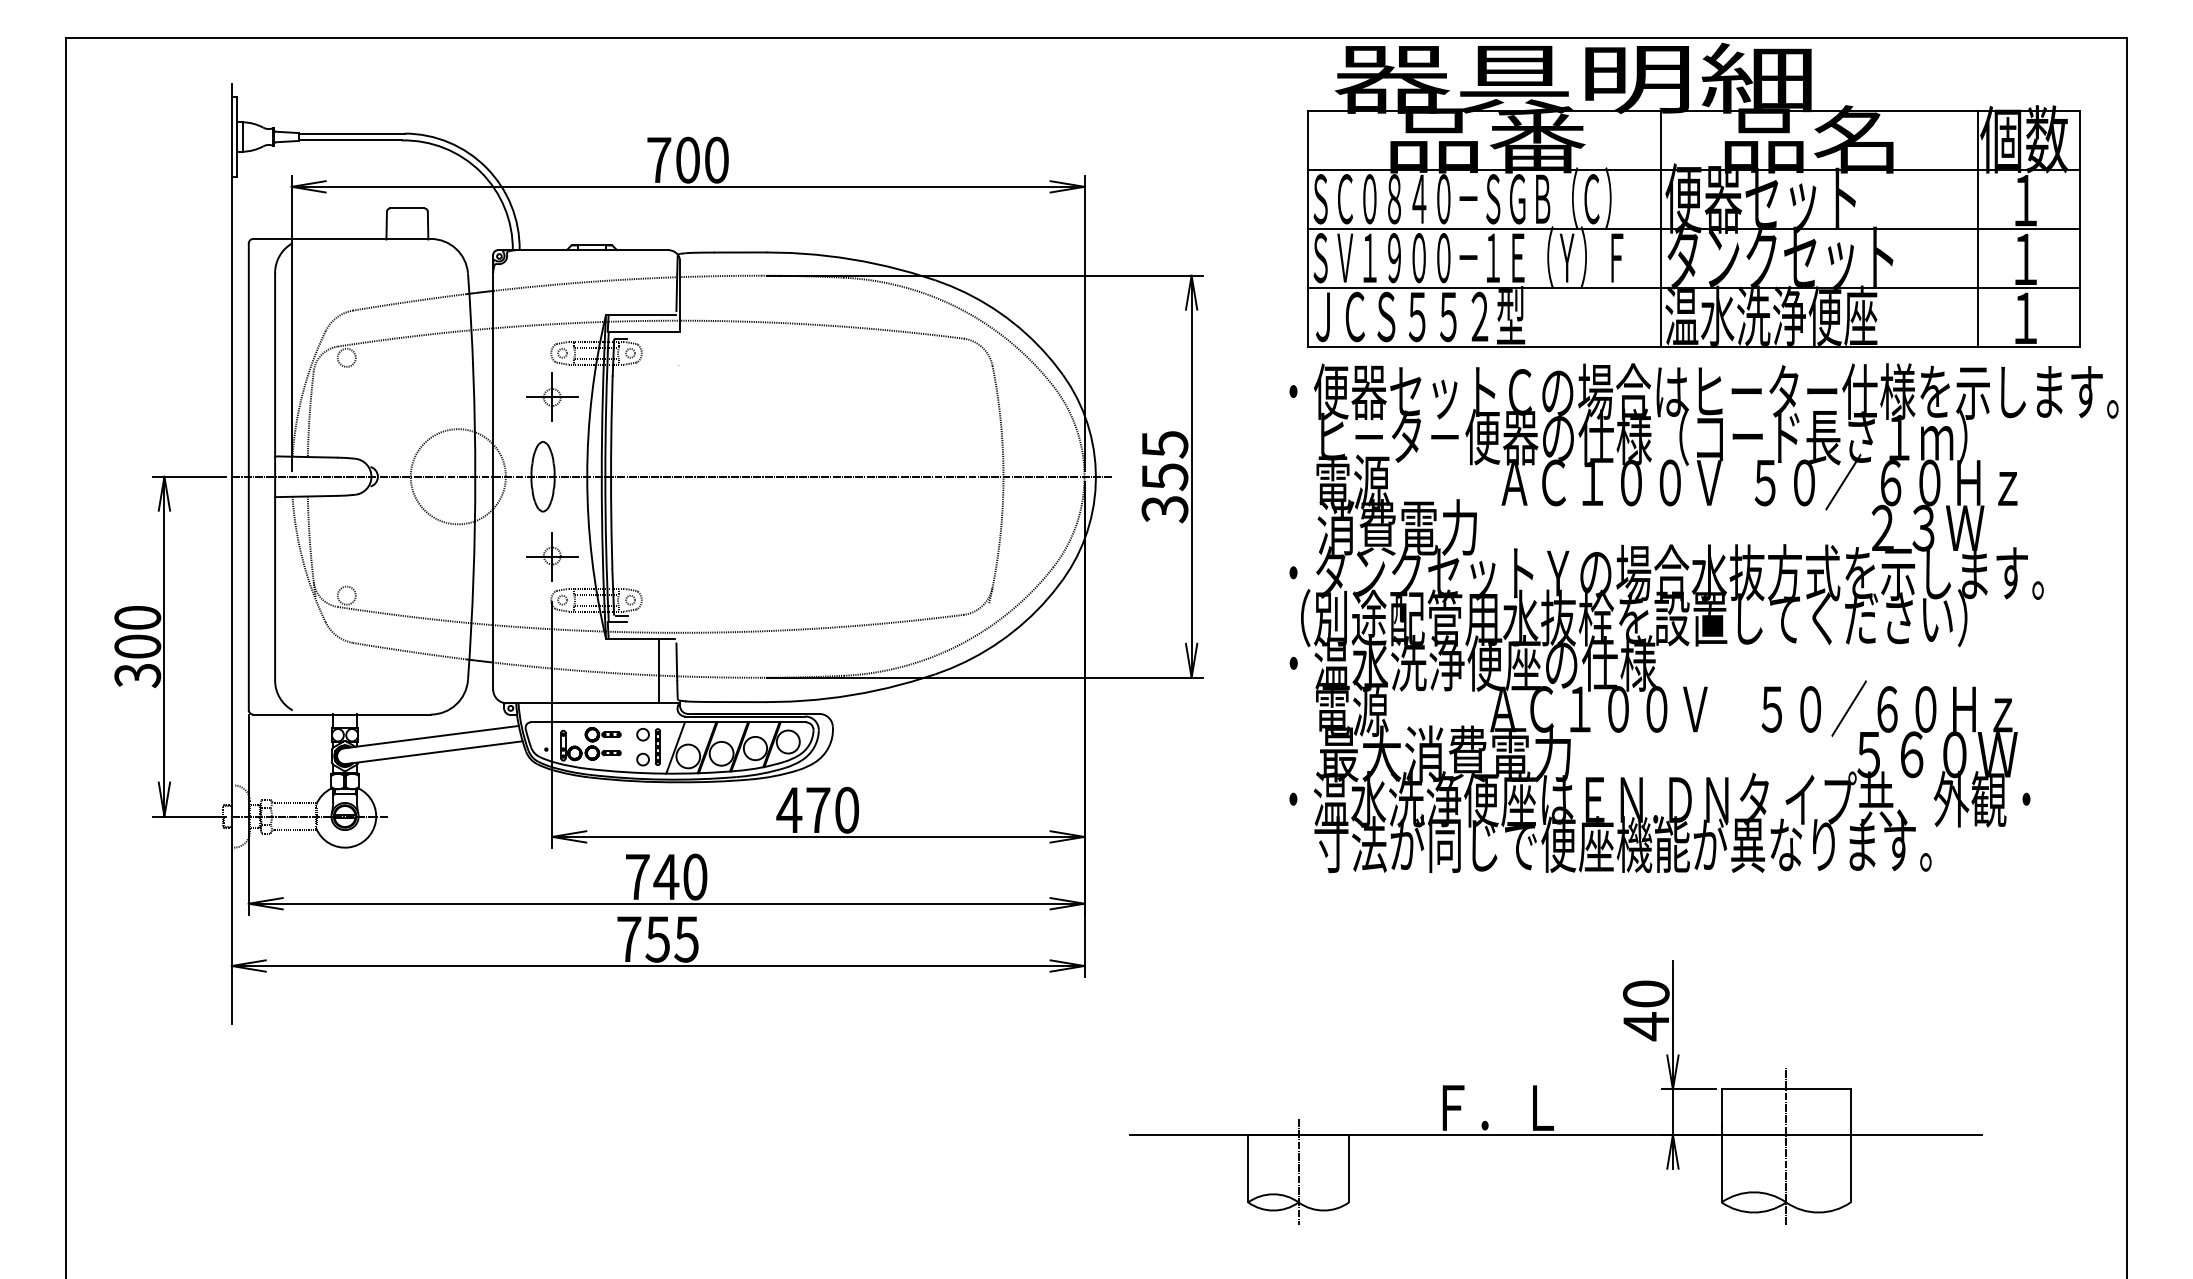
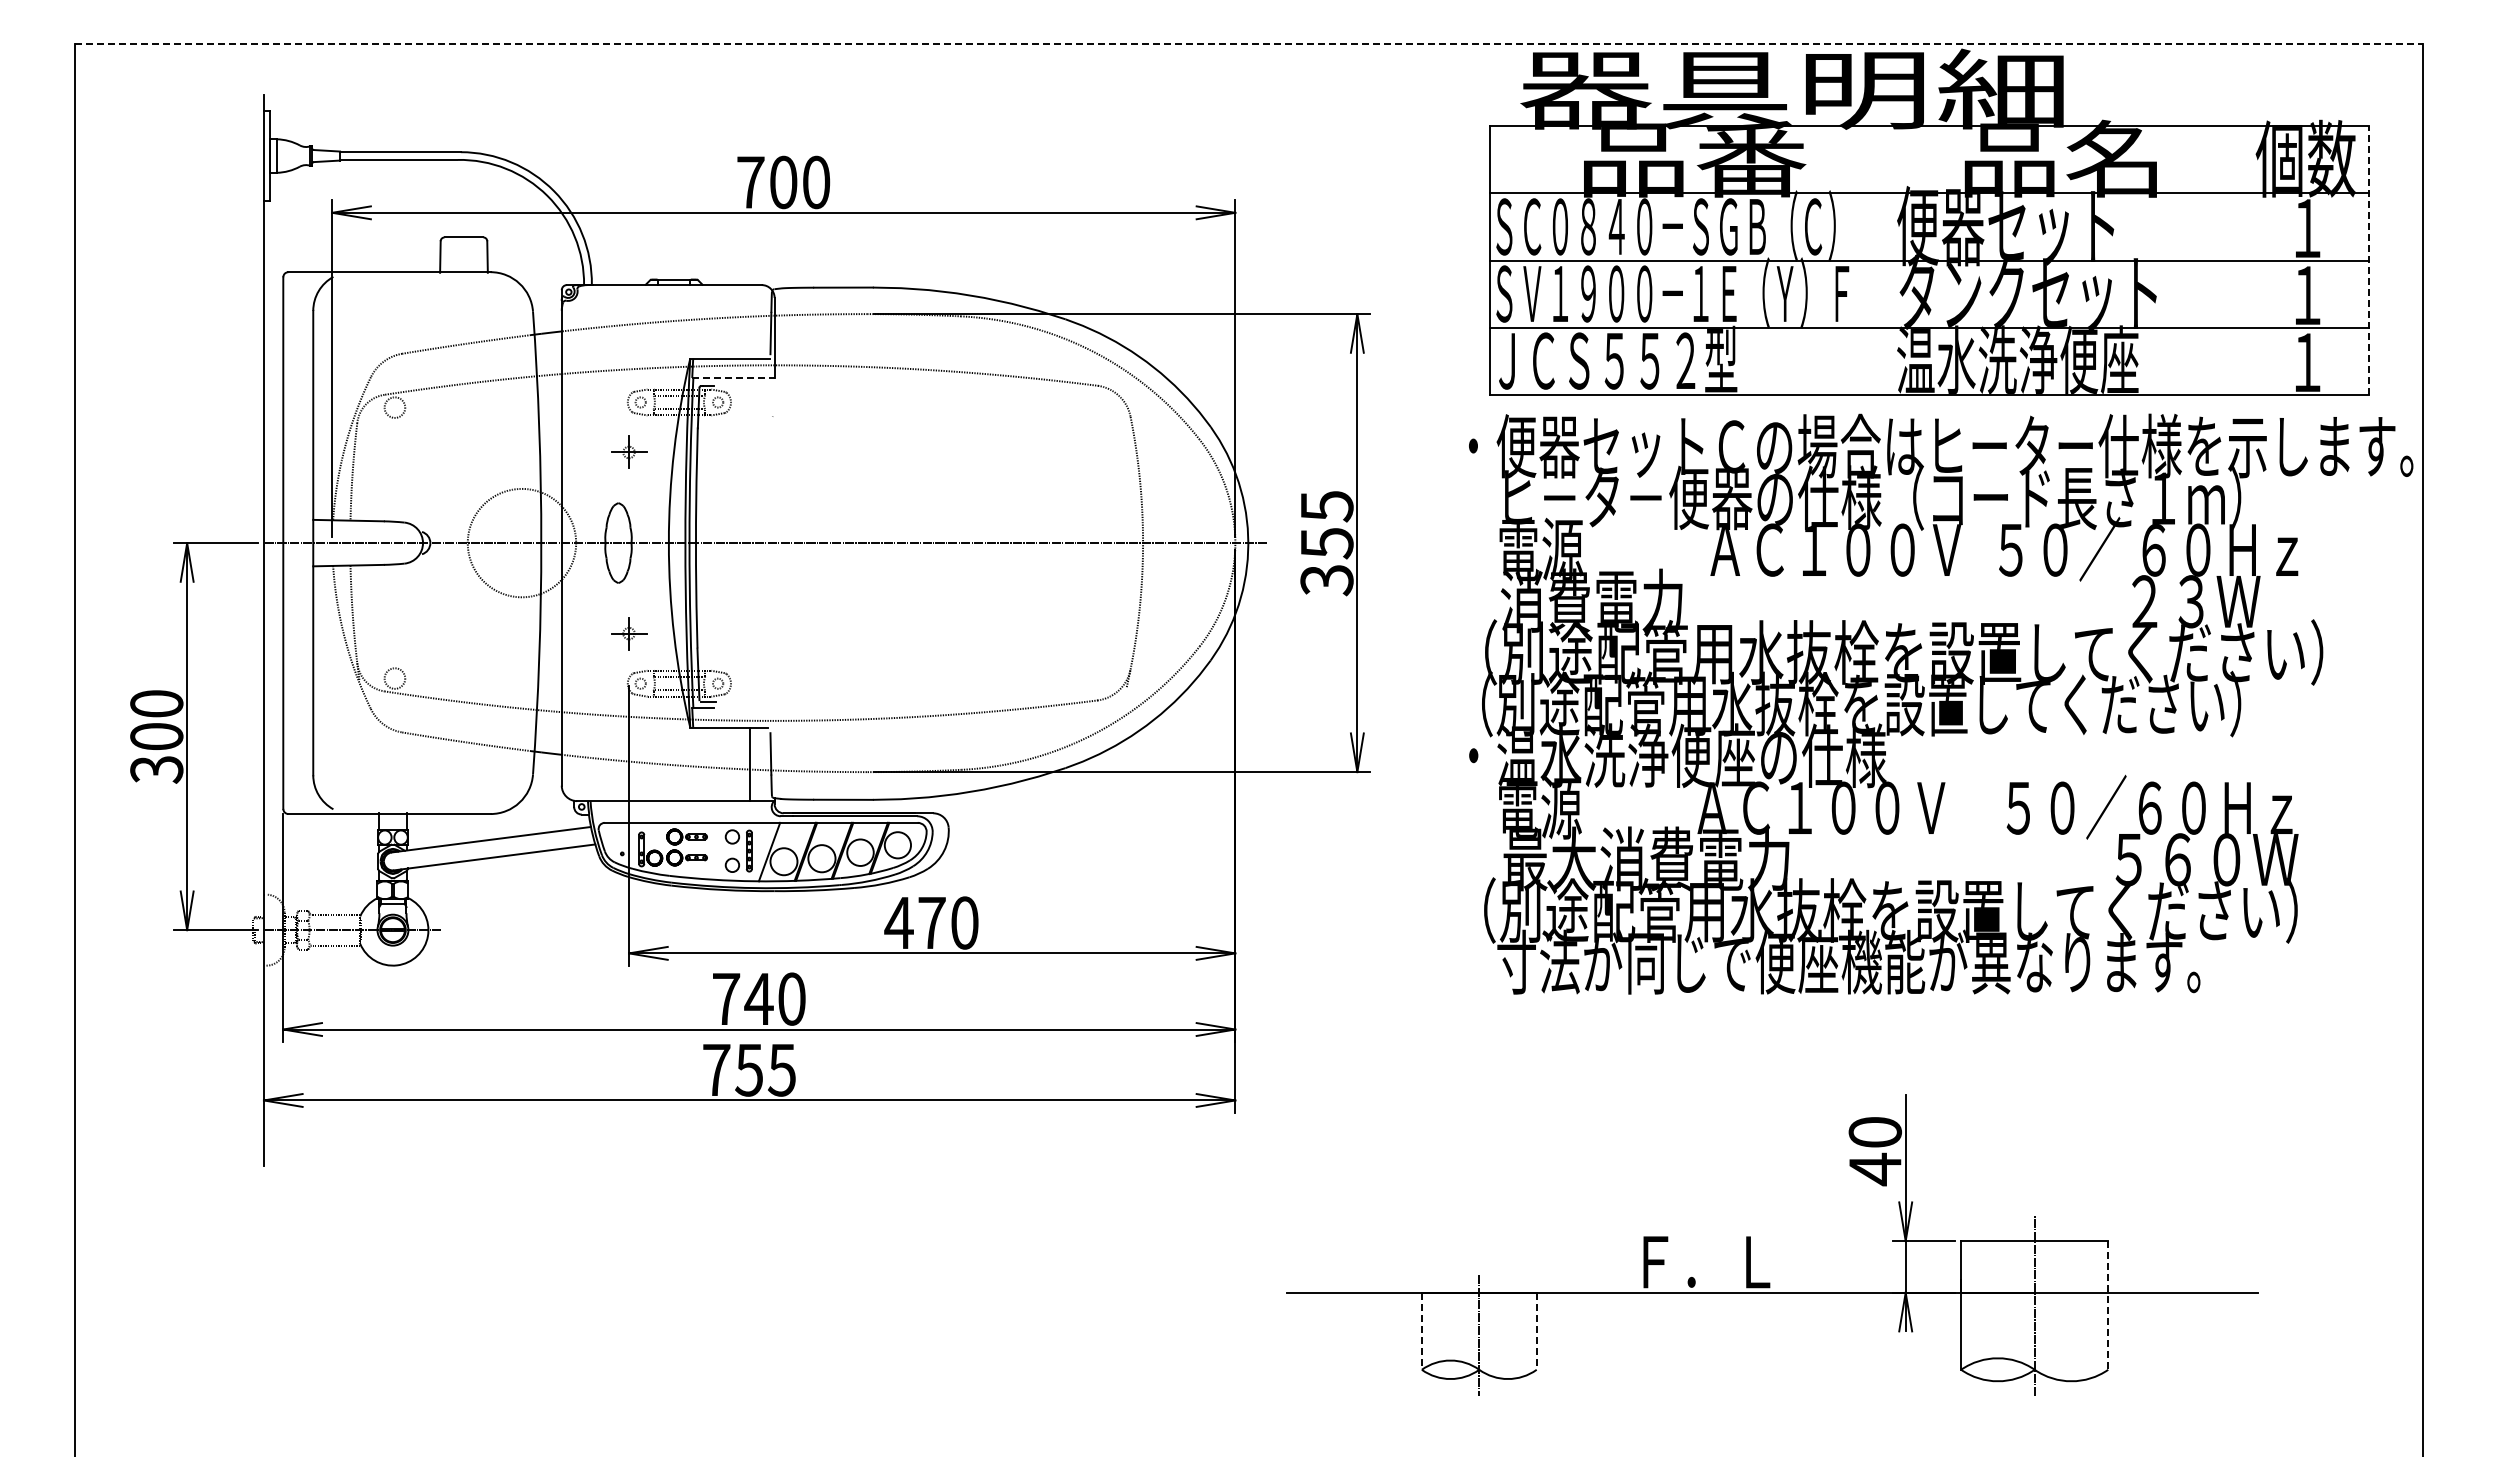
line: (1096, 38) -> (1249, 43), solid -> dashed
line: (1660, 228) -> (1891, 260), removed
line: (1977, 228) -> (2252, 260), removed
line: (2079, 228) -> (2368, 260), solid -> dashed
line: (643, 331) -> (733, 377), solid -> dashed
part: (551, 396) -> (628, 451), size x0.6
part: (551, 556) -> (628, 633), size x0.6
text: (1666, 572) -> (1898, 652), ・タンクセットＹの場合水抜方式を示します。 -> （別途配管用水抜栓を設置してください）
text: (1659, 799) -> (1890, 910), ・温水洗浄便座はＥＮ.ＤＮタ イプ共、外観・ -> （別途配管用水抜栓を設置してください）
line: (1850, 1145) -> (2108, 1305), solid -> dashed
line: (1247, 1168) -> (1421, 1331), solid -> dashed
line: (1348, 1168) -> (1536, 1331), solid -> dashed

